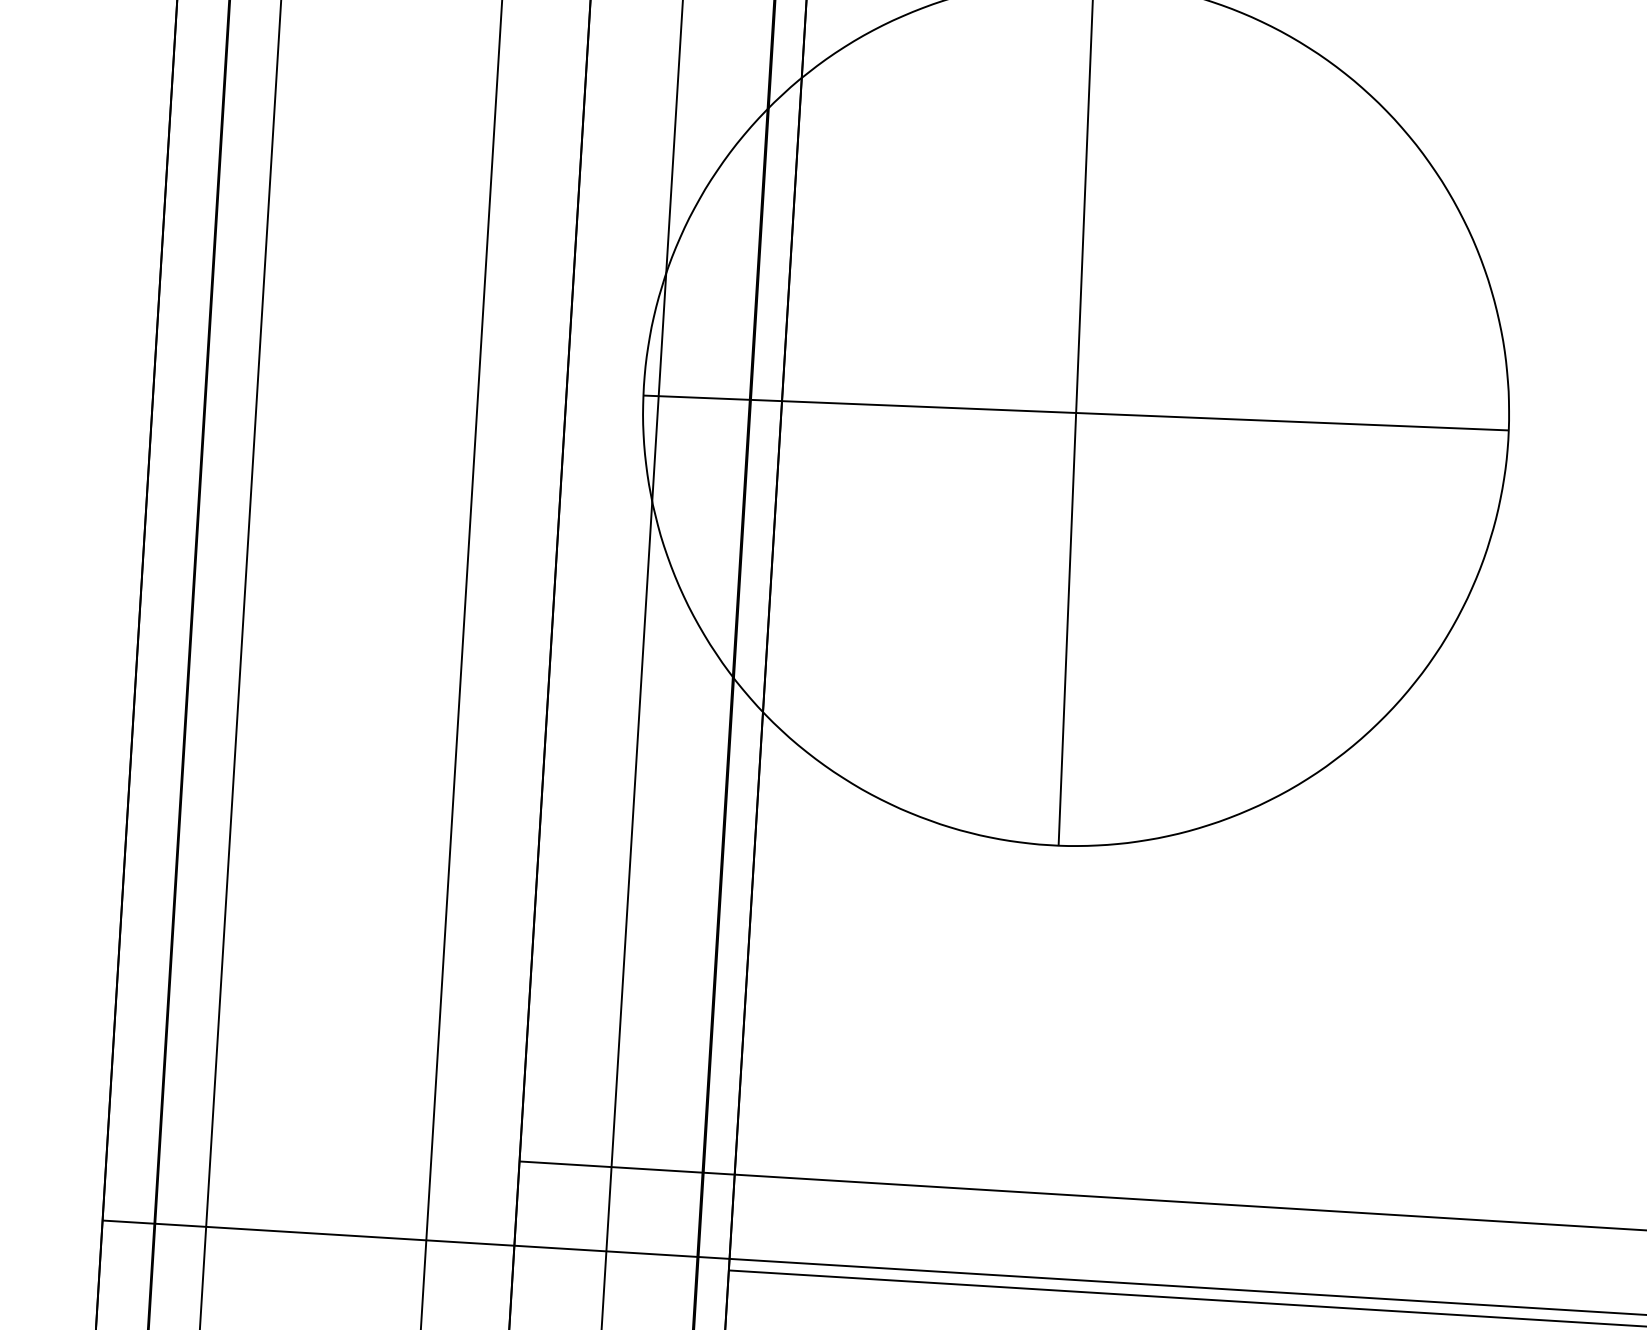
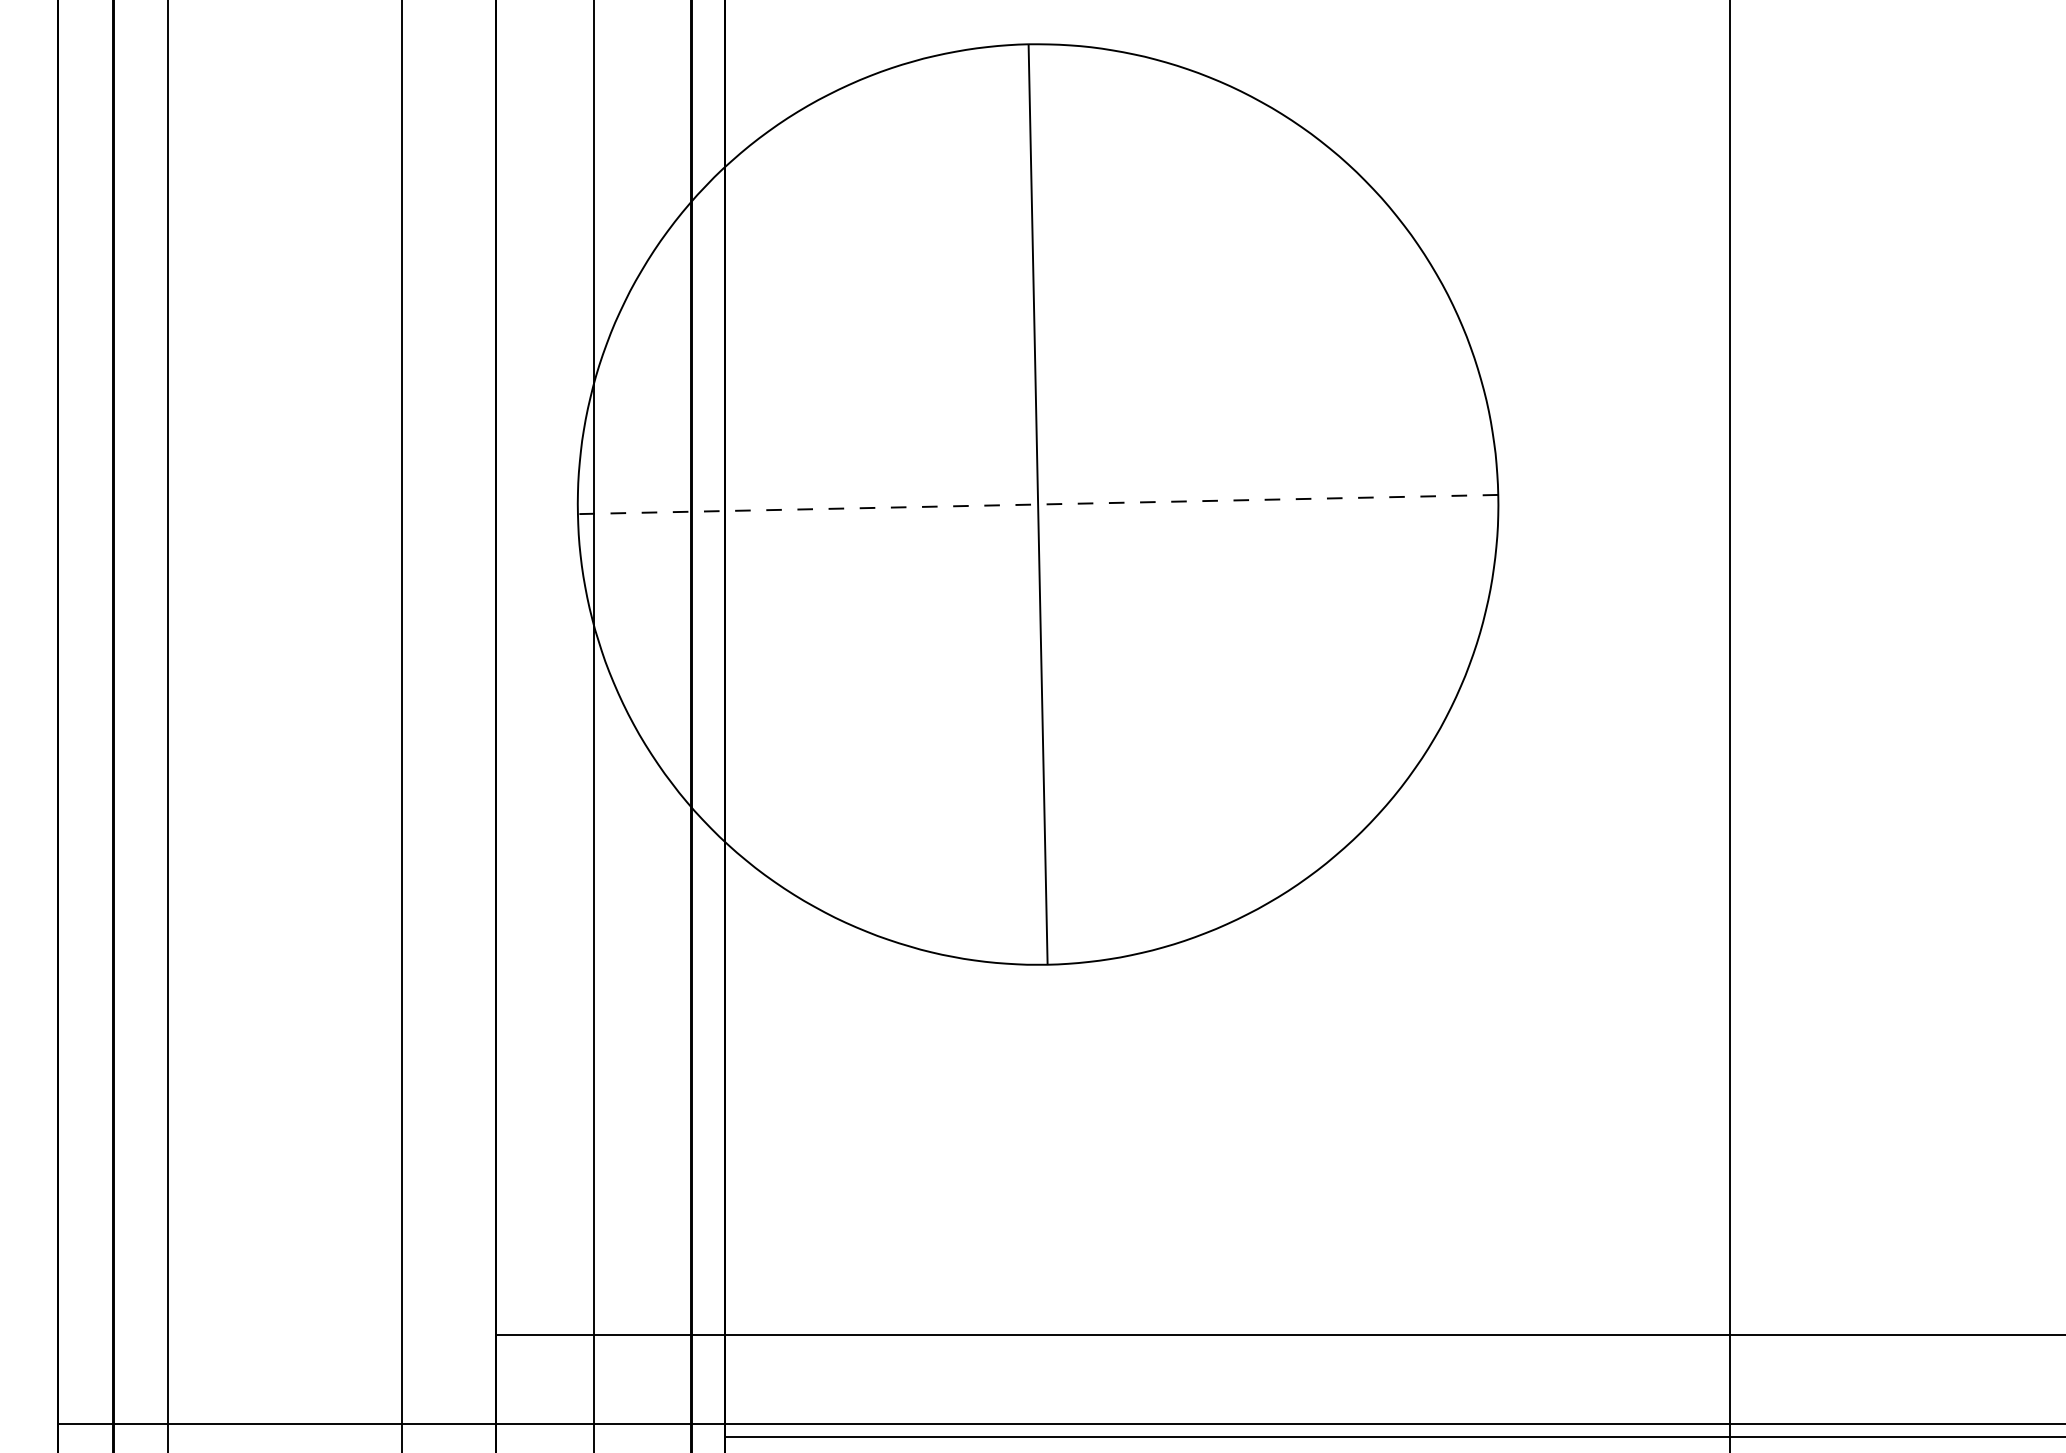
line: (1075, 412) -> (1037, 504), solid -> dashed

